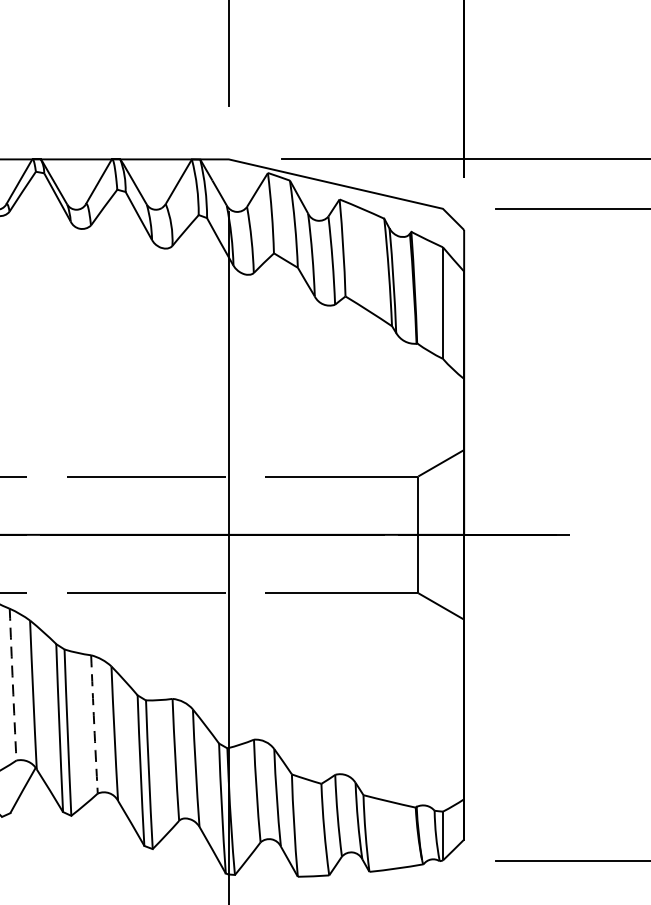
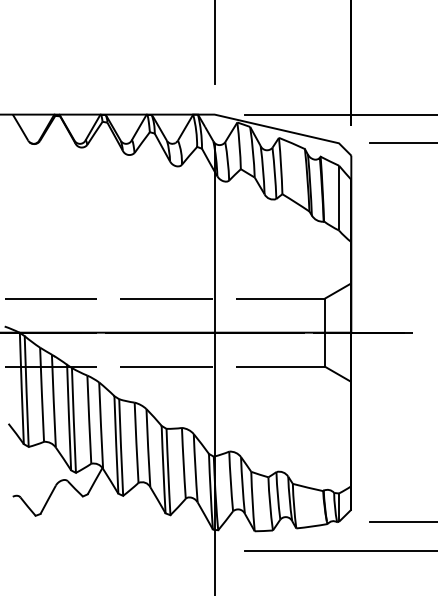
arc: (13, 684) -> (89, 419), dashed -> solid
arc: (94, 723) -> (136, 442), dashed -> solid

